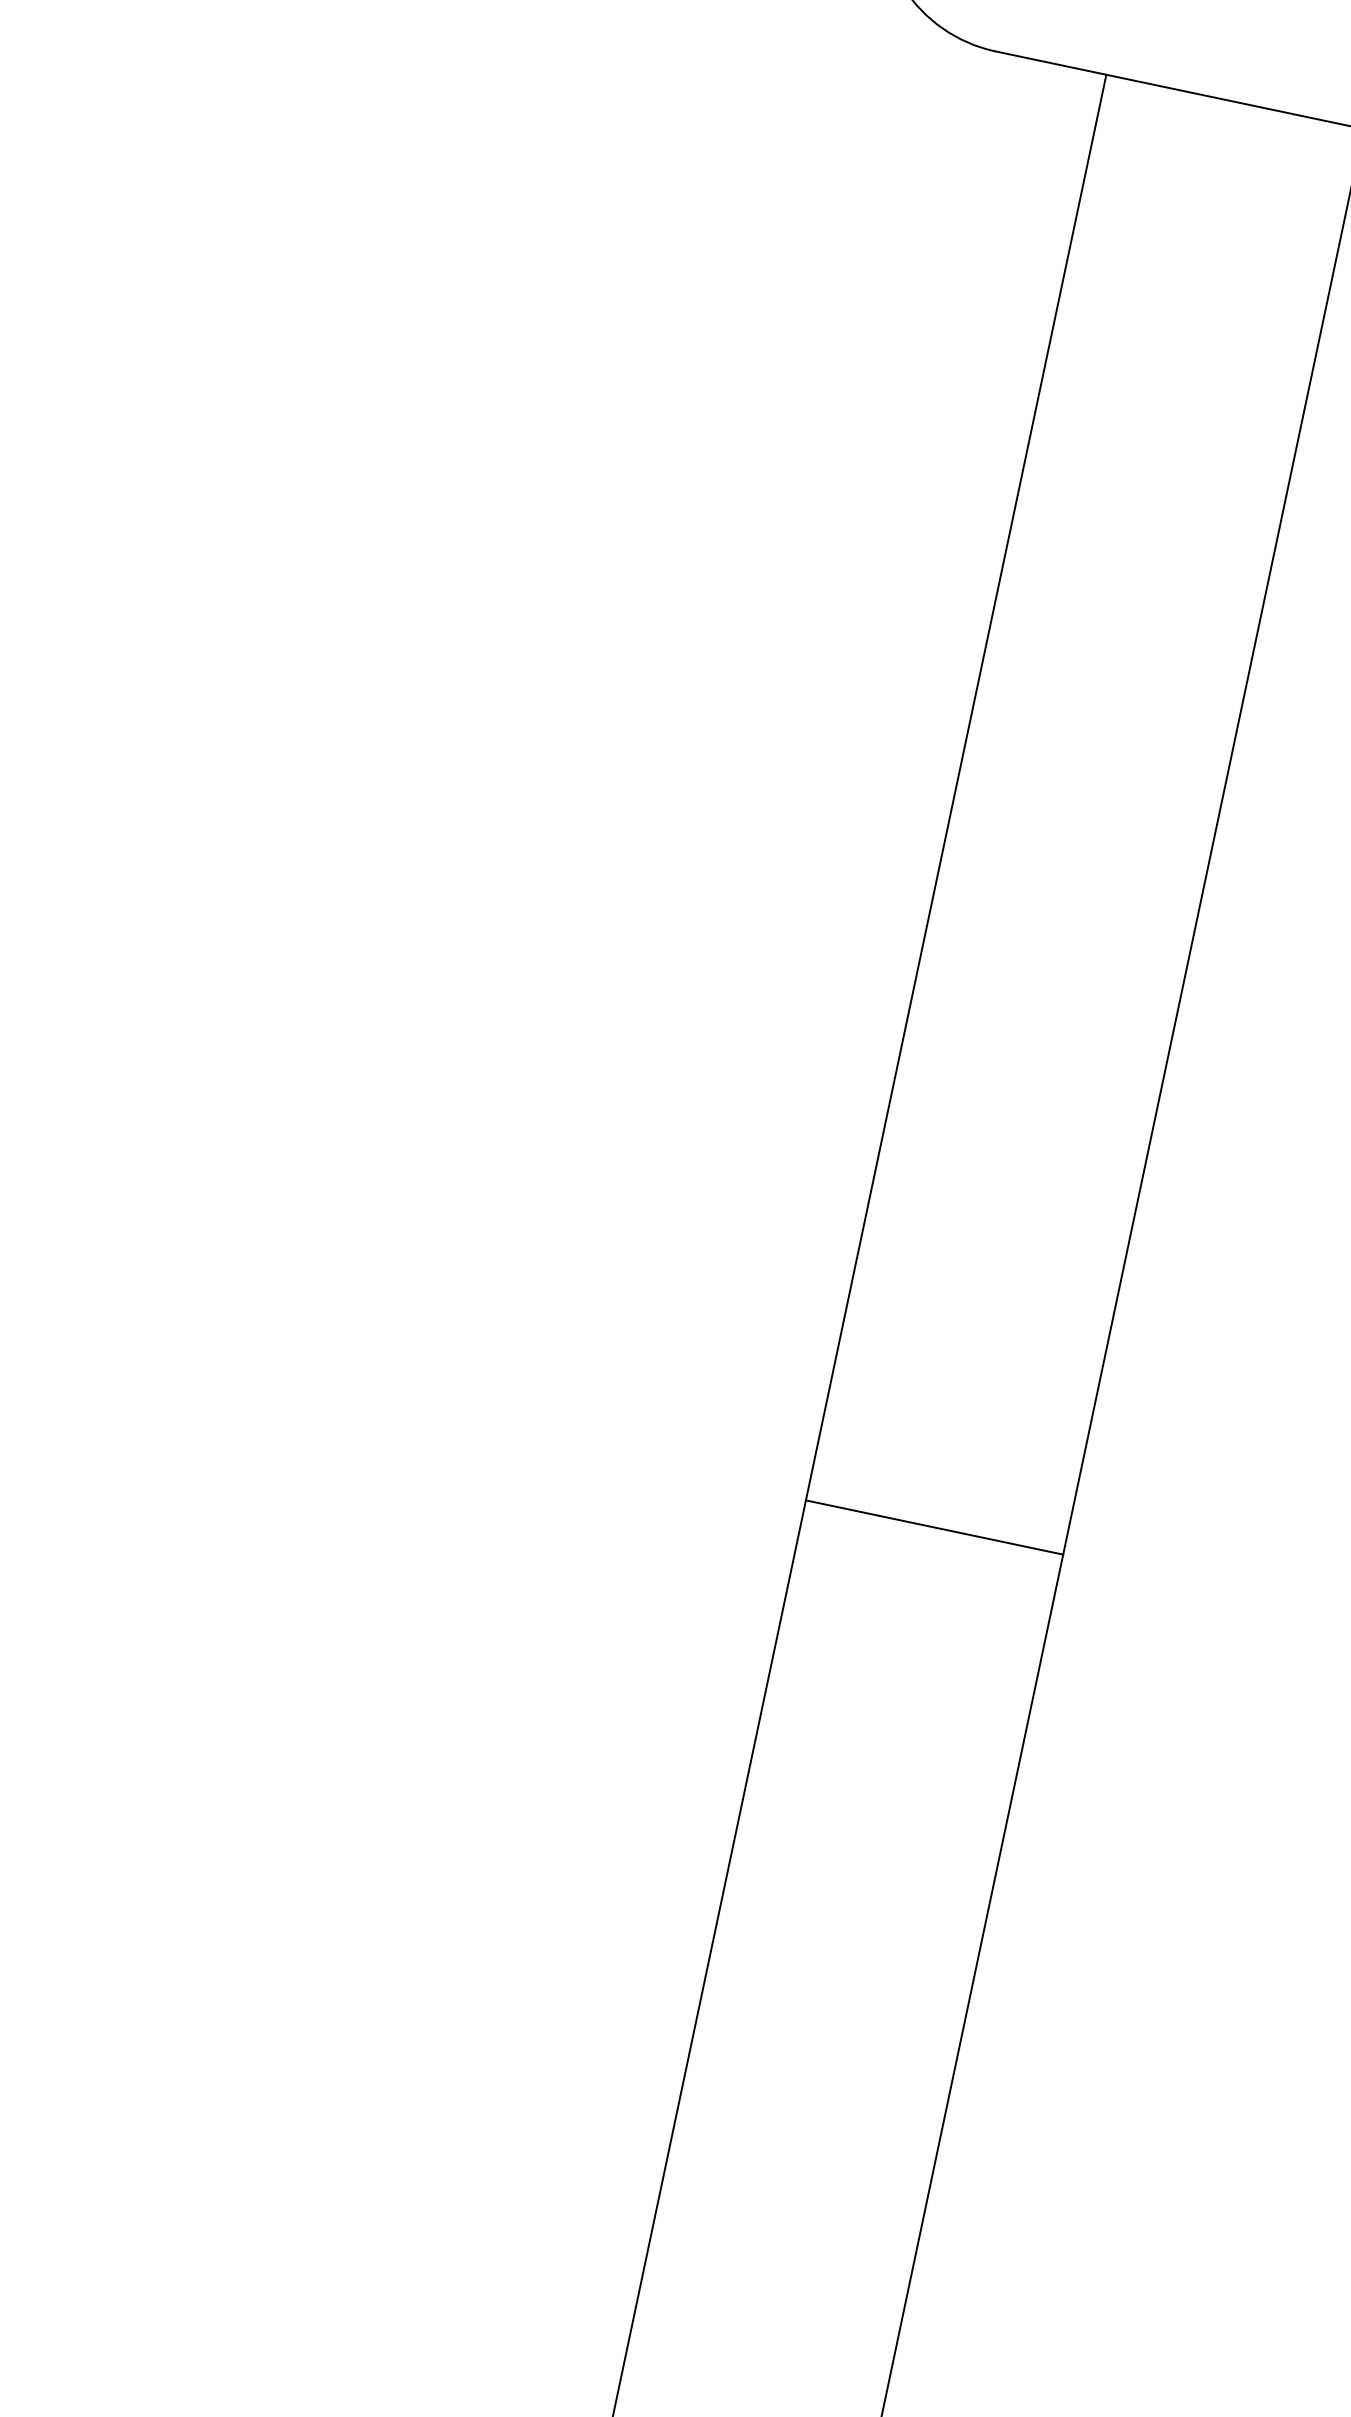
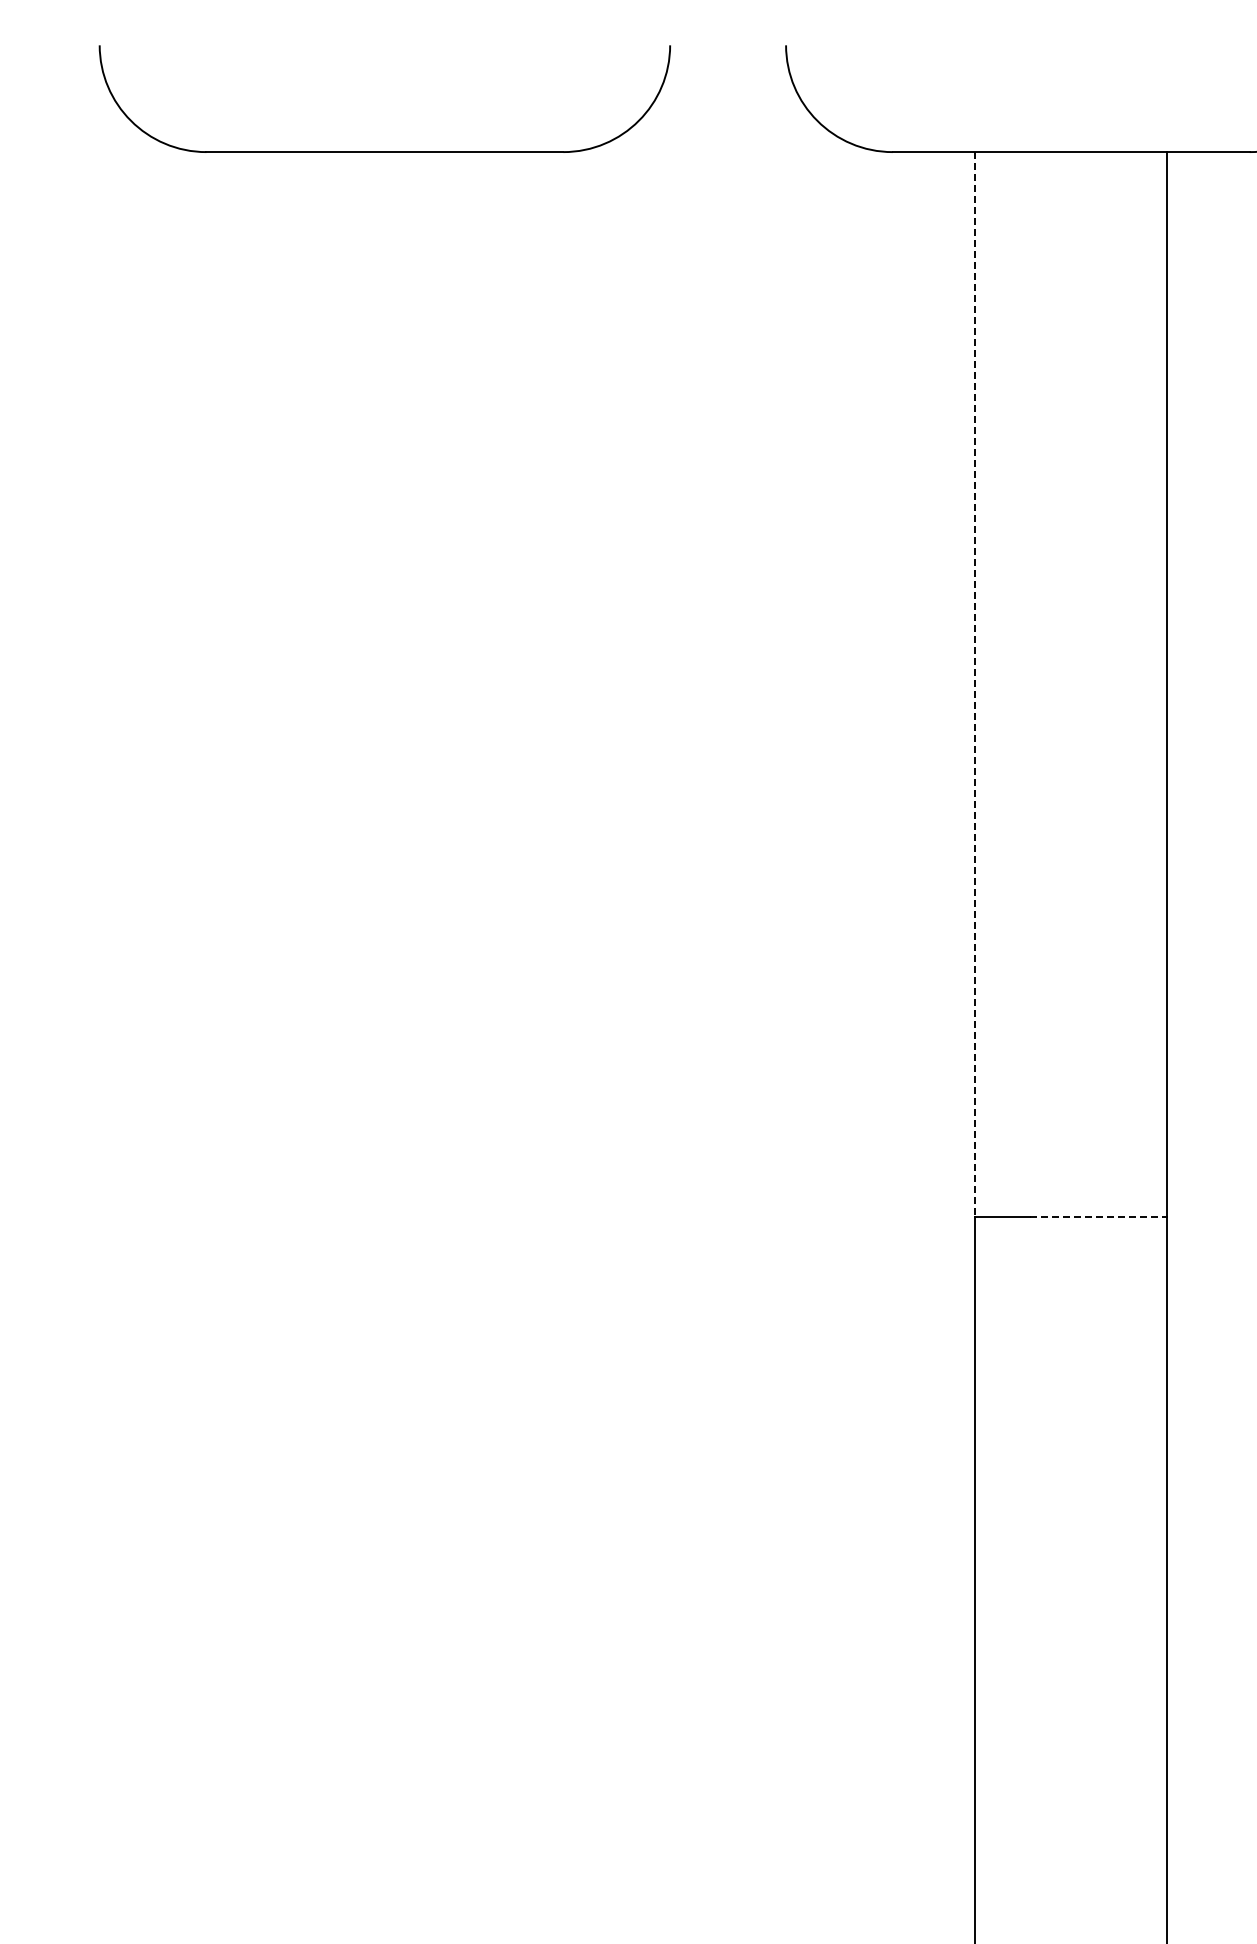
line: (956, 788) -> (975, 685), solid -> dashed
line: (970, 1535) -> (1098, 1217), solid -> dashed

